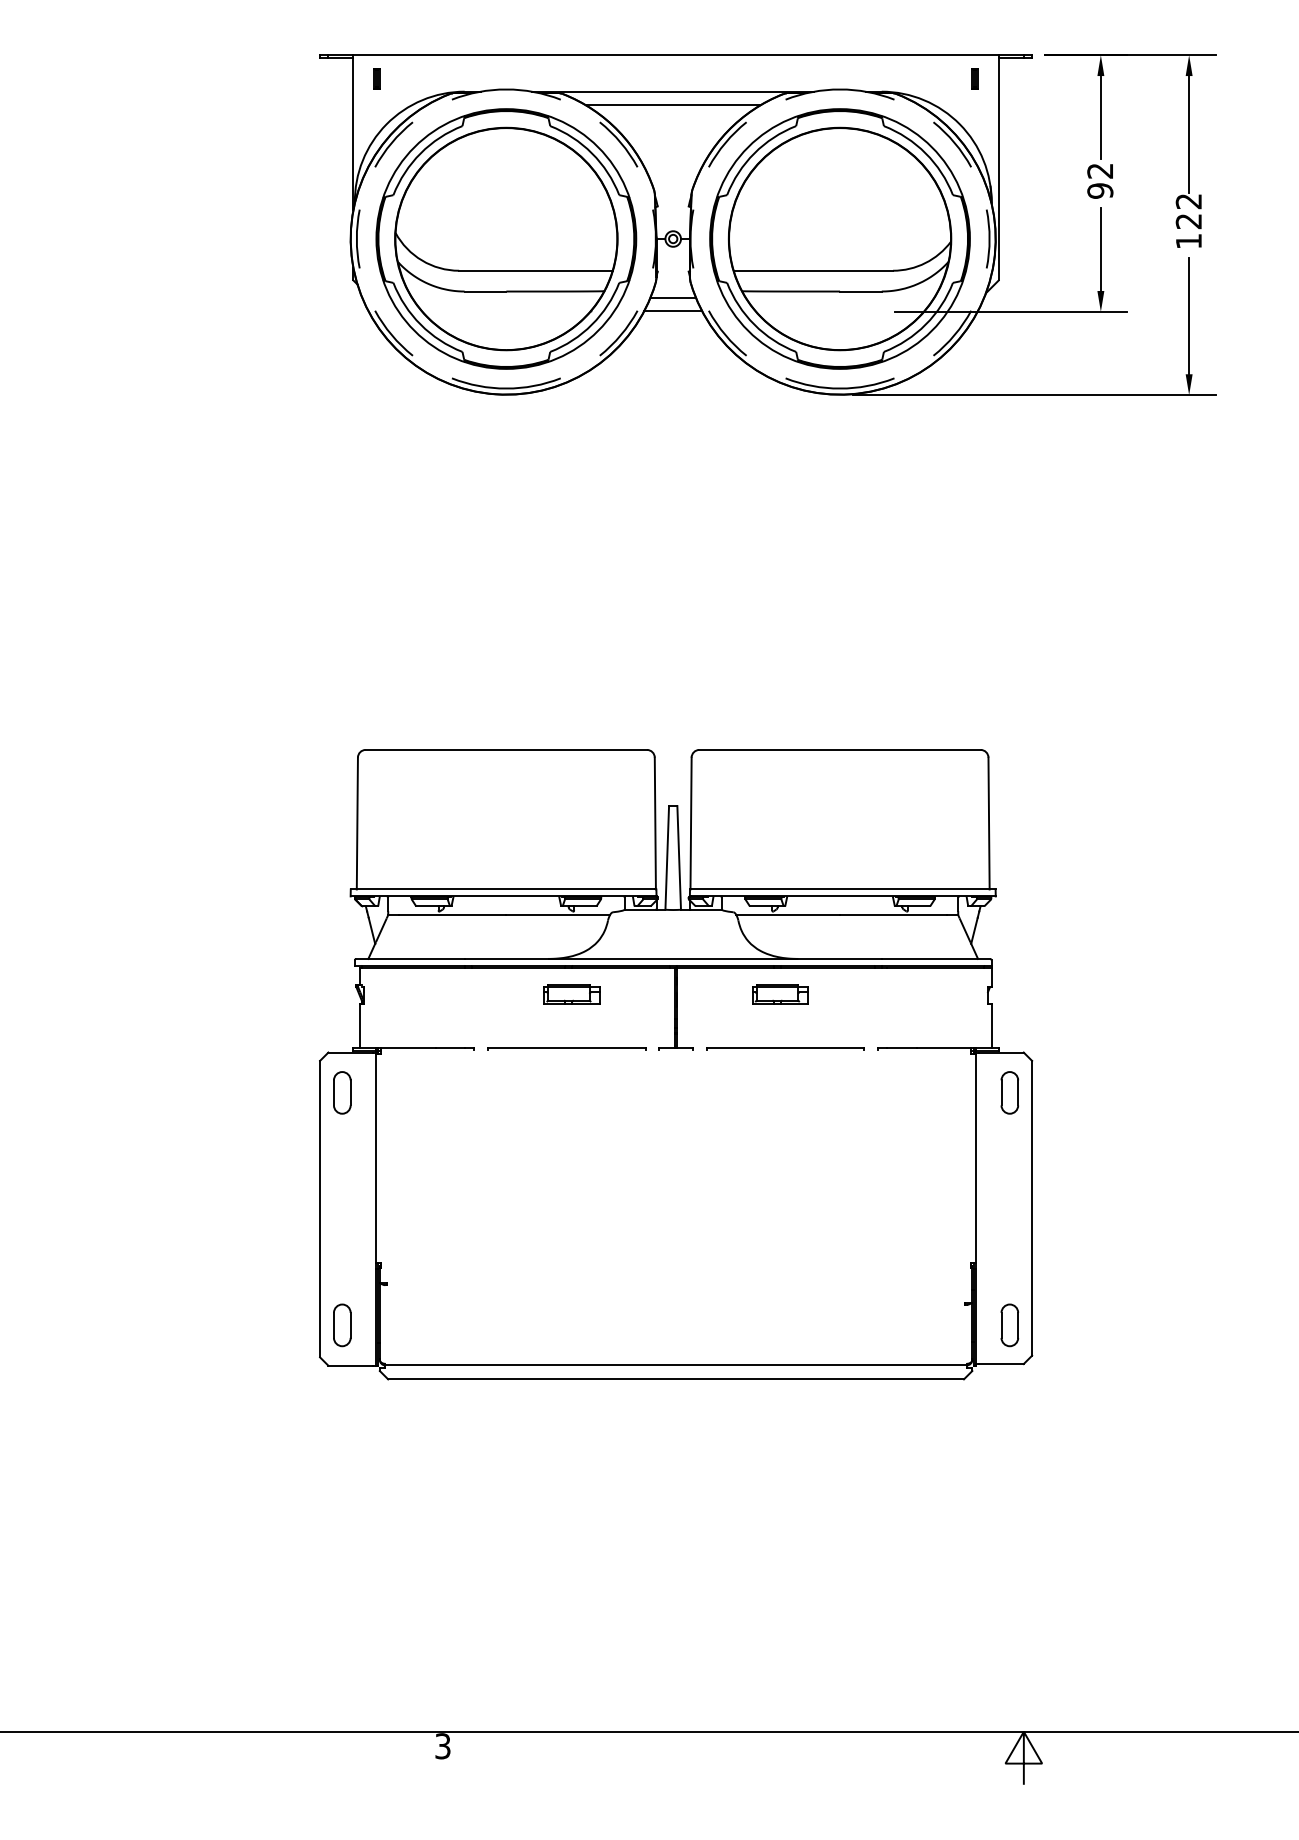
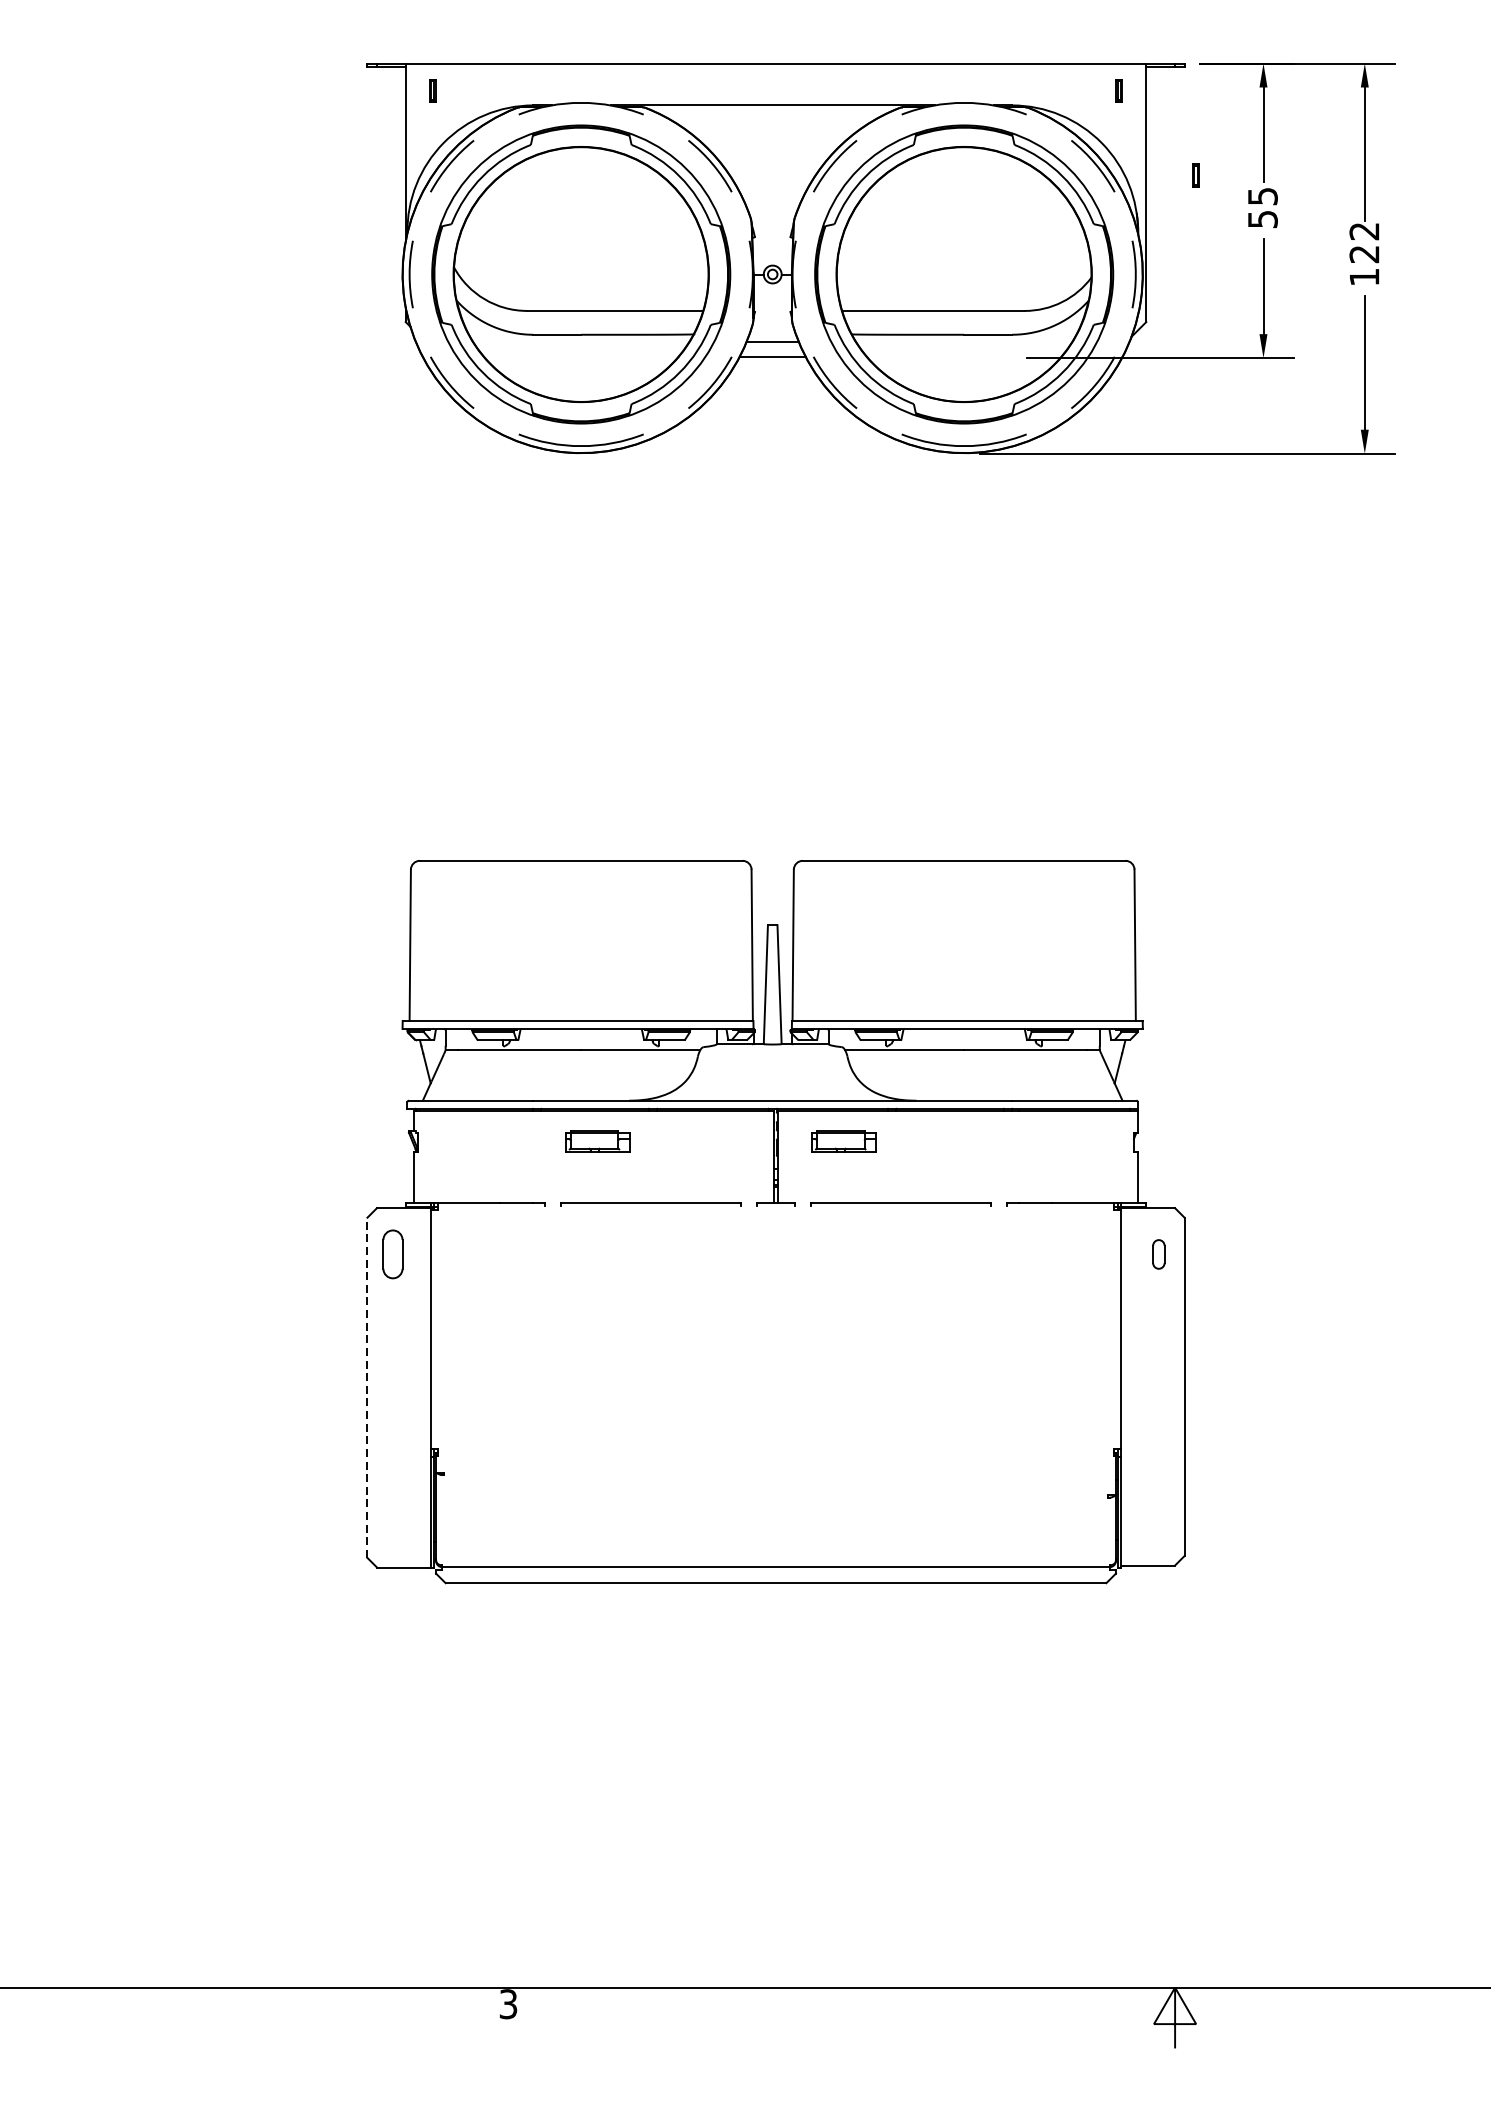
line: (672, 105) -> (771, 121), removed
part: (1041, 152) -> (1195, 175), added
text: (1100, 180) -> (1263, 207), 92 -> 55
part: (571, 994) -> (597, 1141), moved
part: (780, 994) -> (844, 1141), moved
part: (1009, 1092) -> (1158, 1253), size x0.6
line: (320, 1208) -> (367, 1387), solid -> dashed
part: (342, 1325) -> (393, 1521), removed
part: (1009, 1325) -> (1158, 1521), removed

